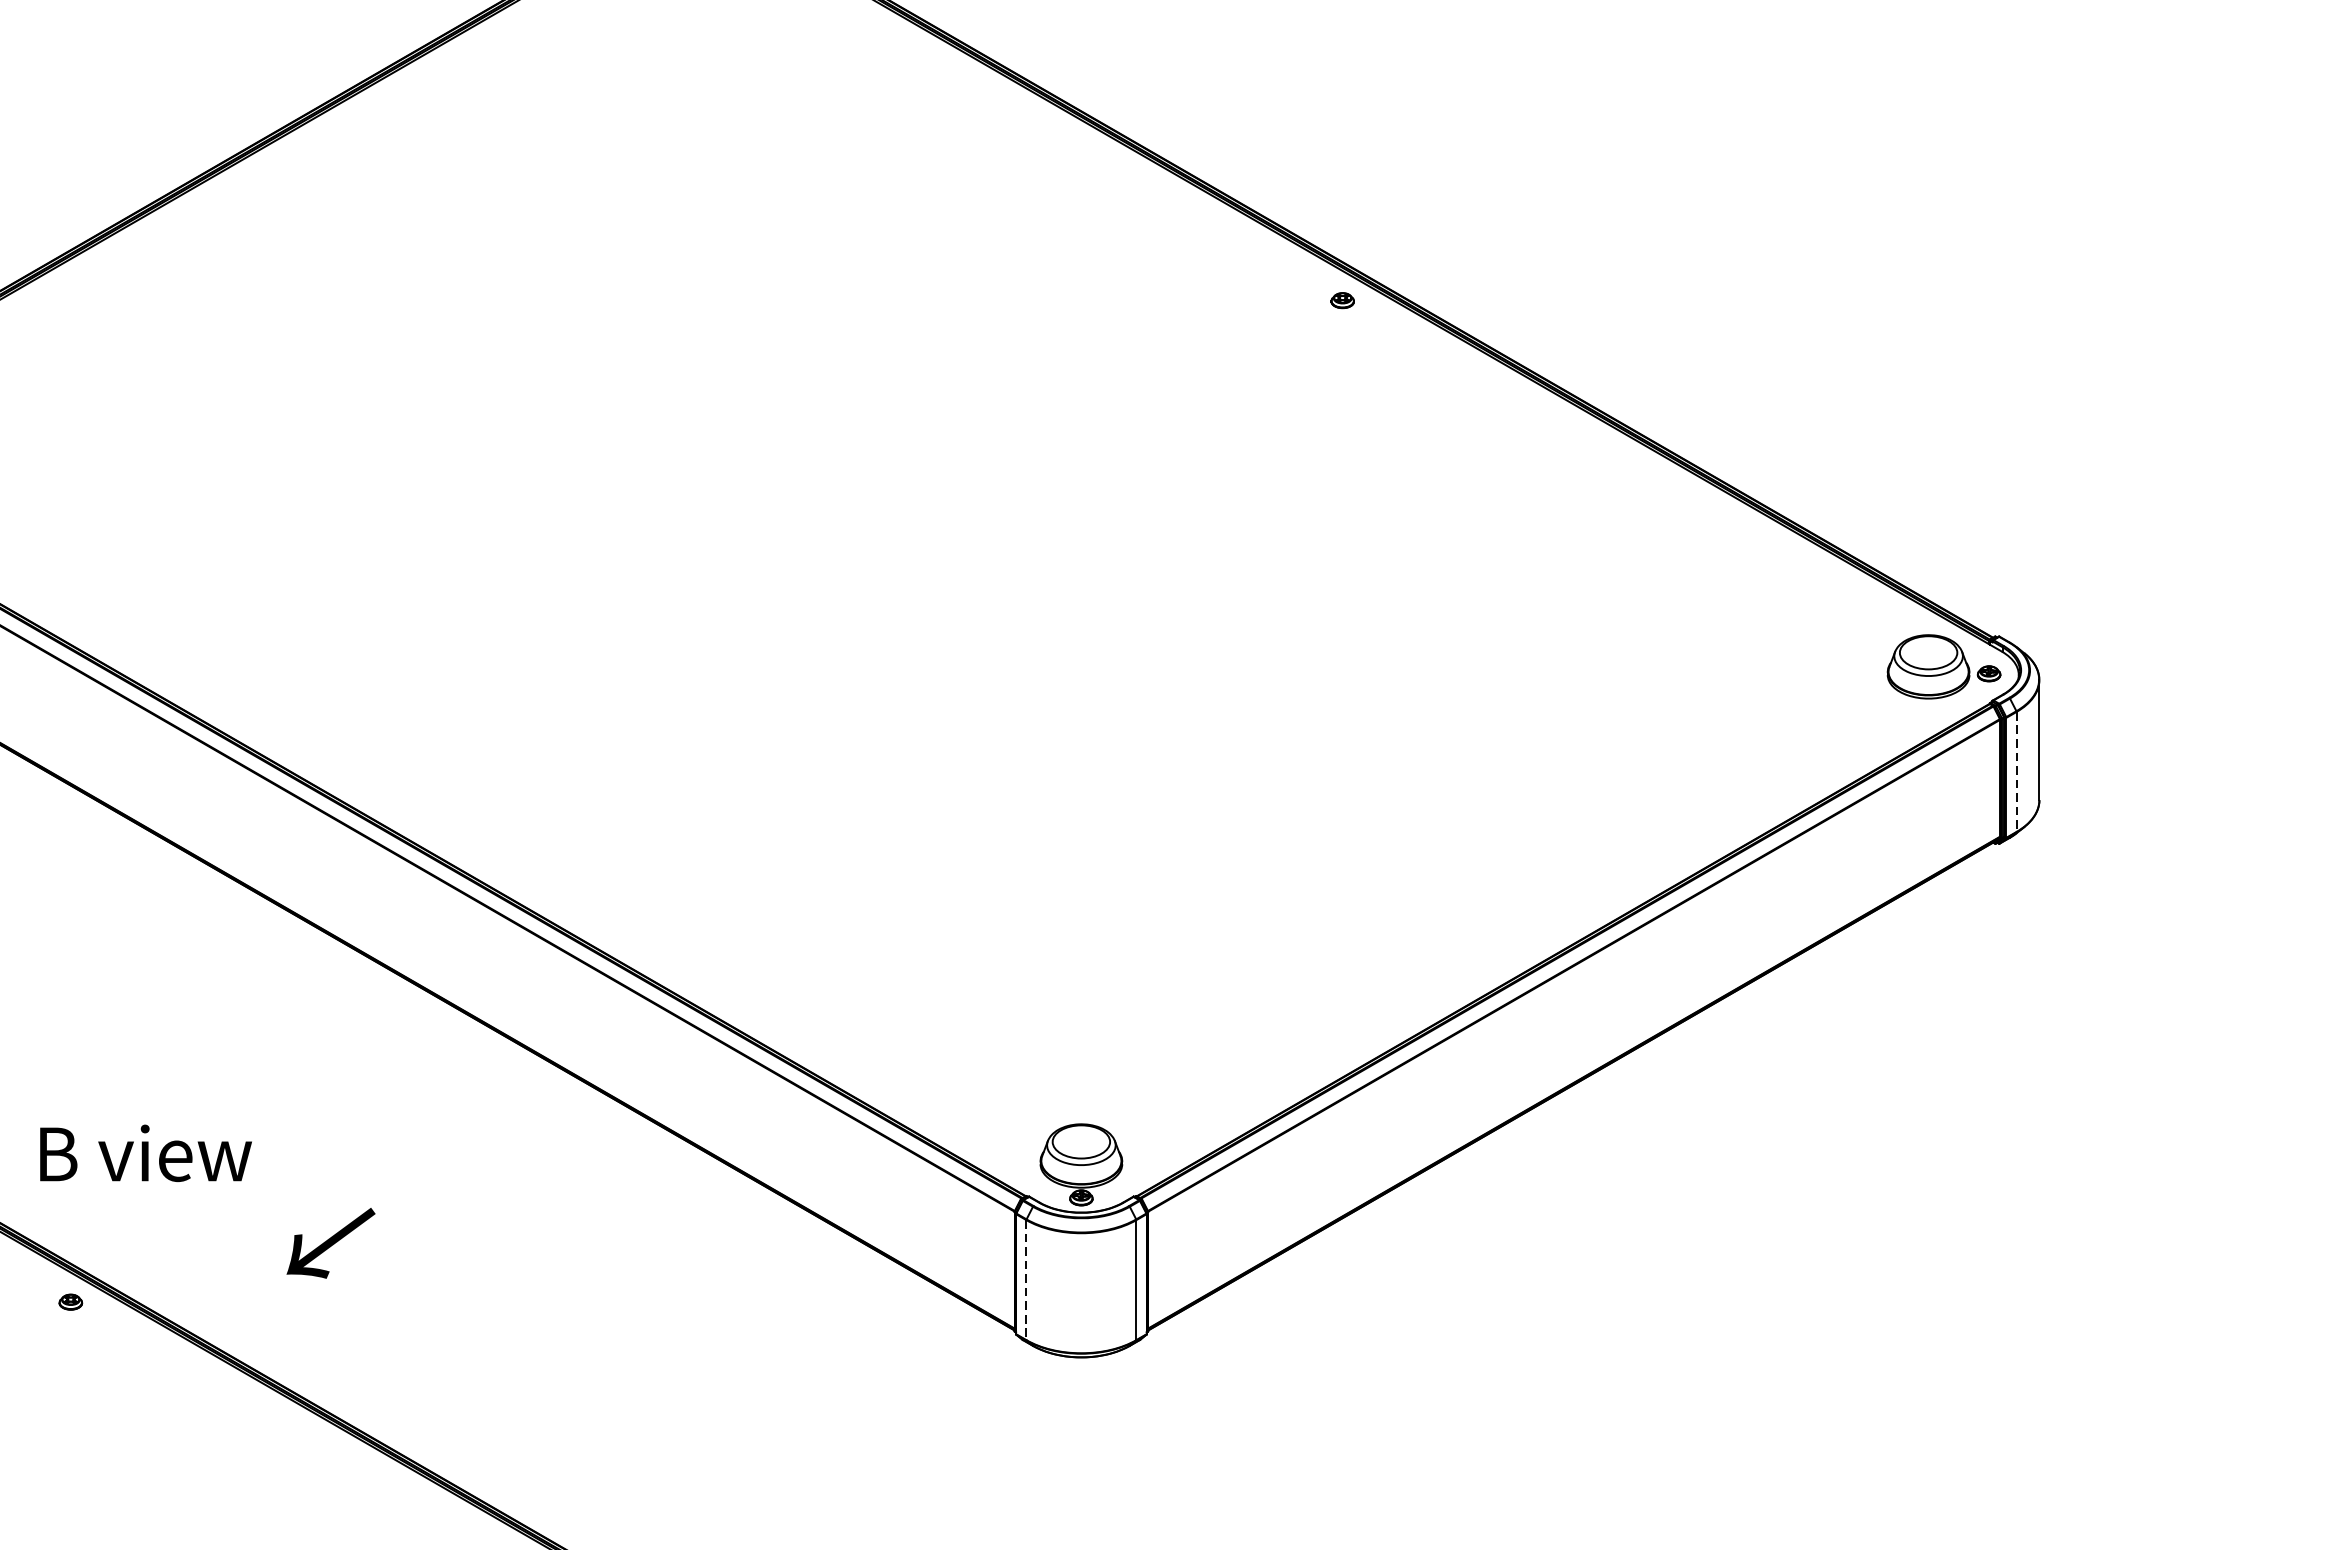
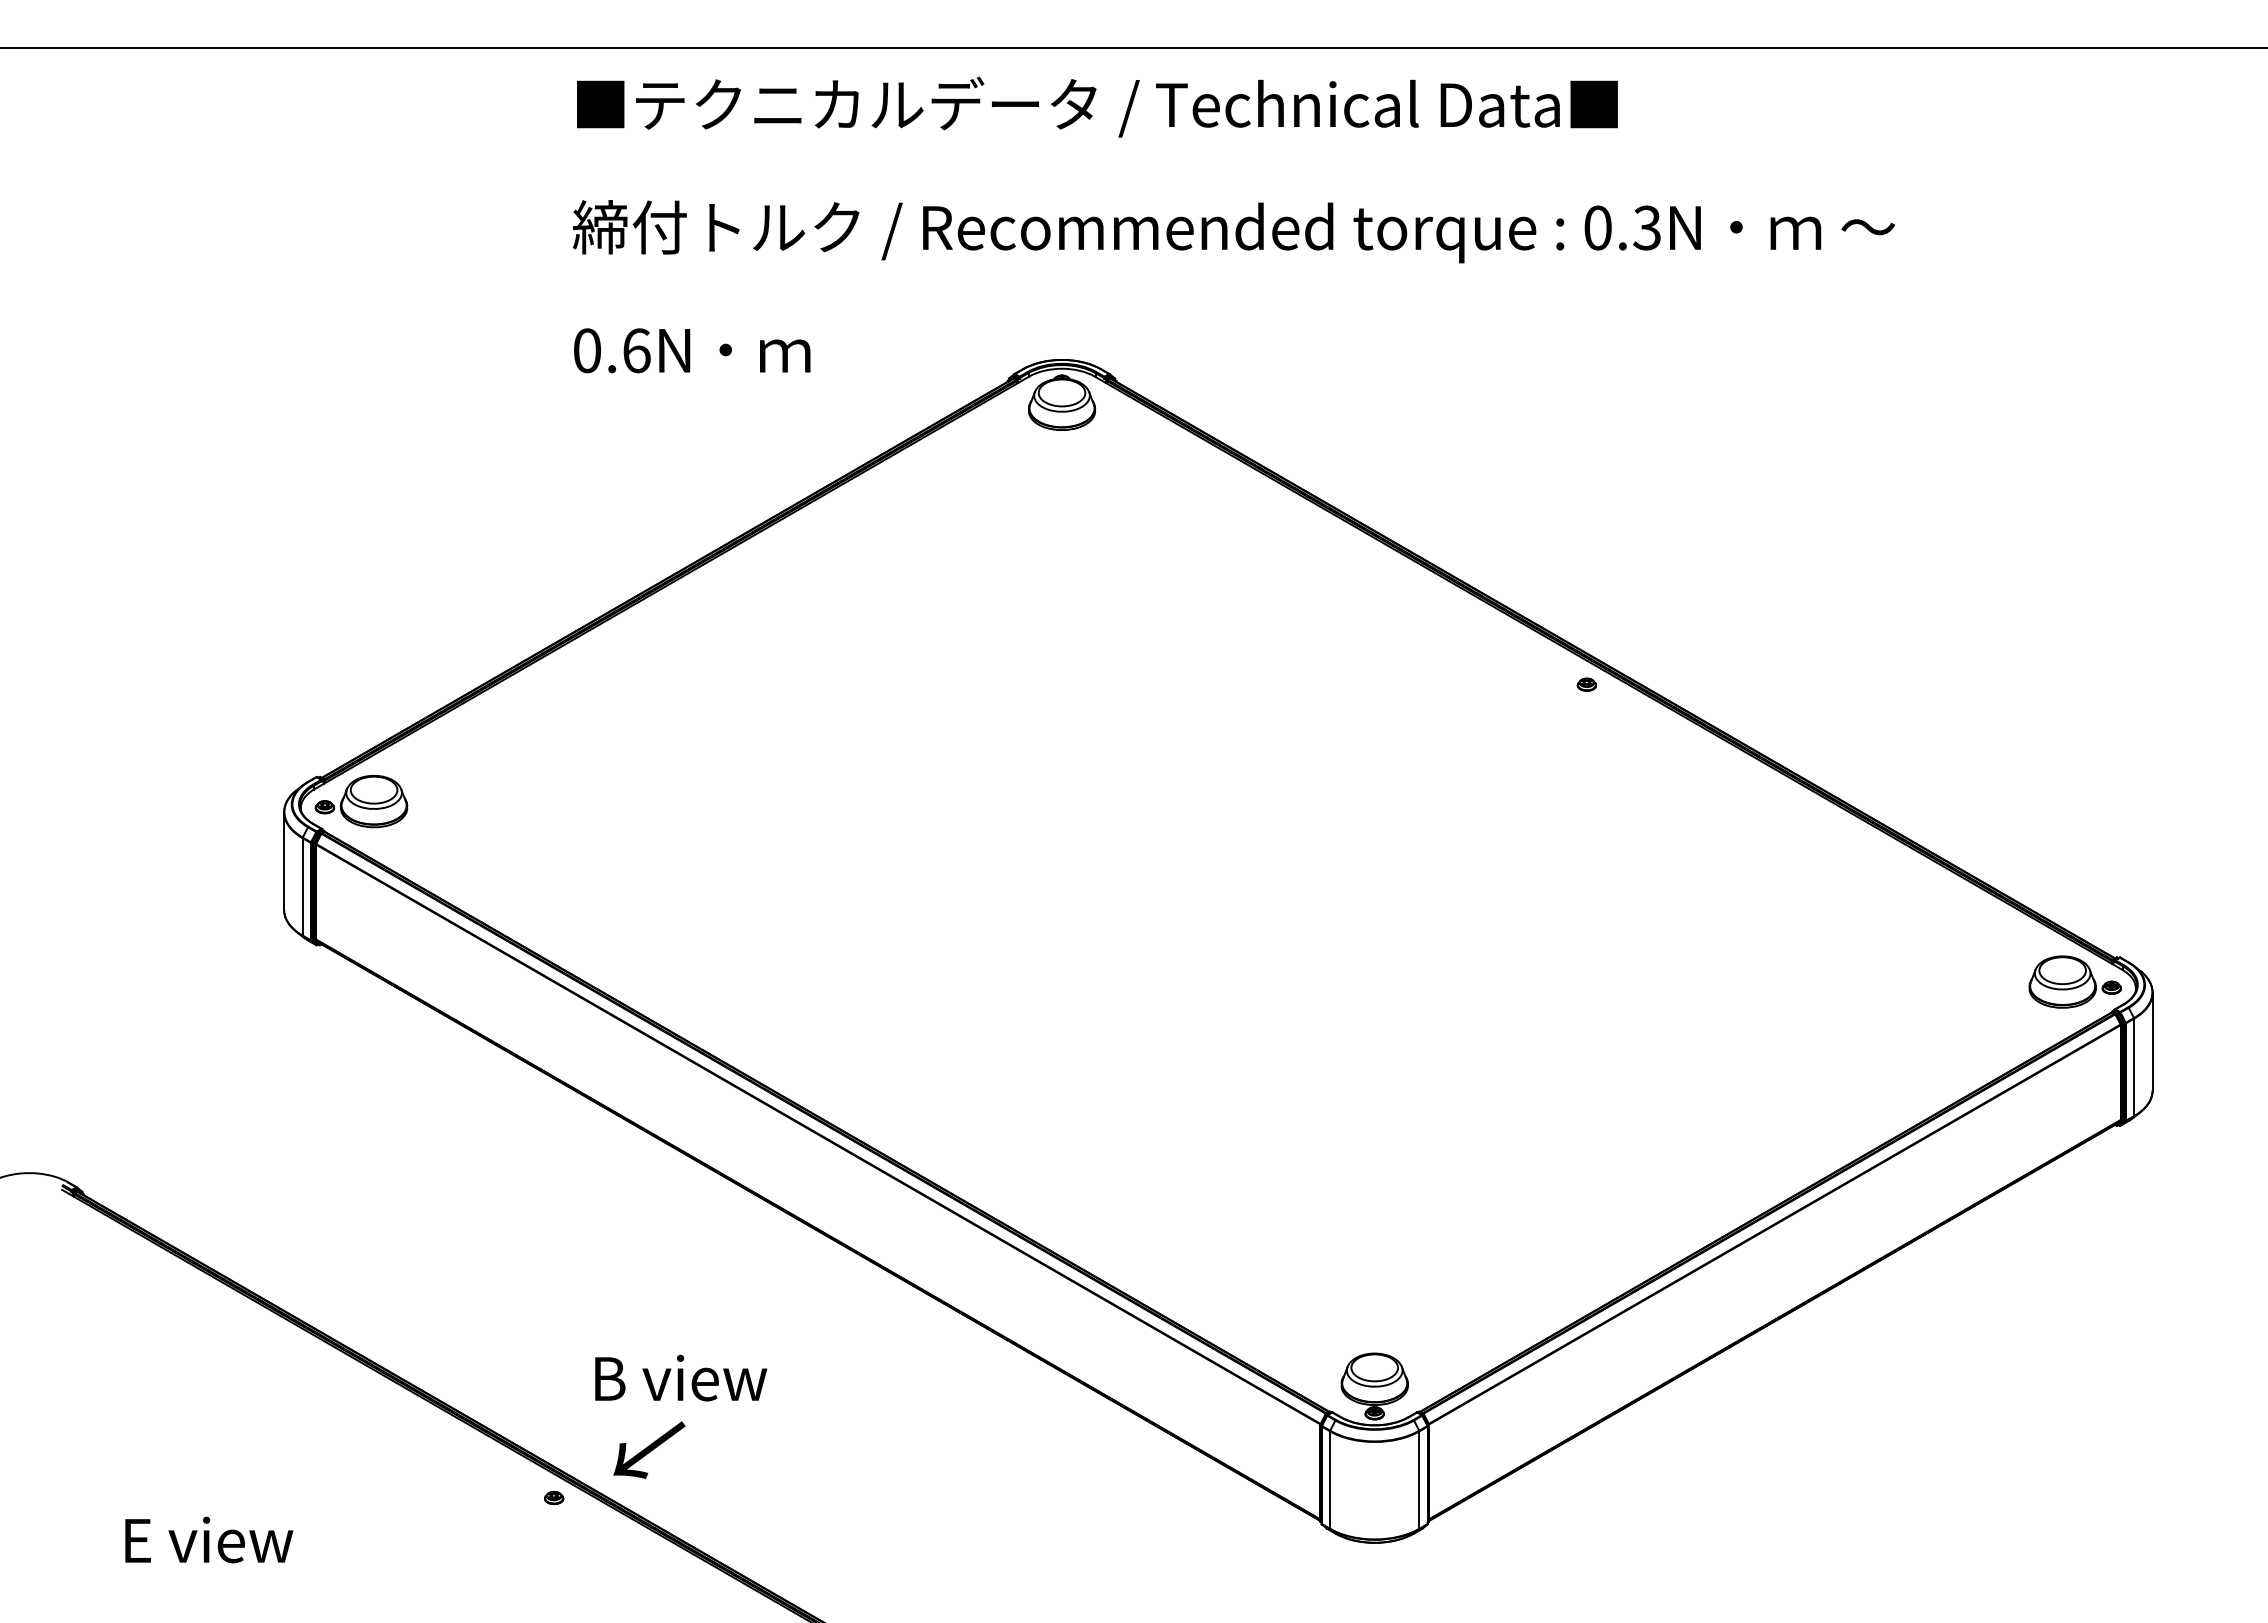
line: (2017, 772) -> (2134, 1067), dashed -> solid
text: (146, 1152) -> (681, 1377), moved
text: (331, 1242) -> (649, 1449), moved
line: (1026, 1280) -> (1330, 1480), dashed -> solid

